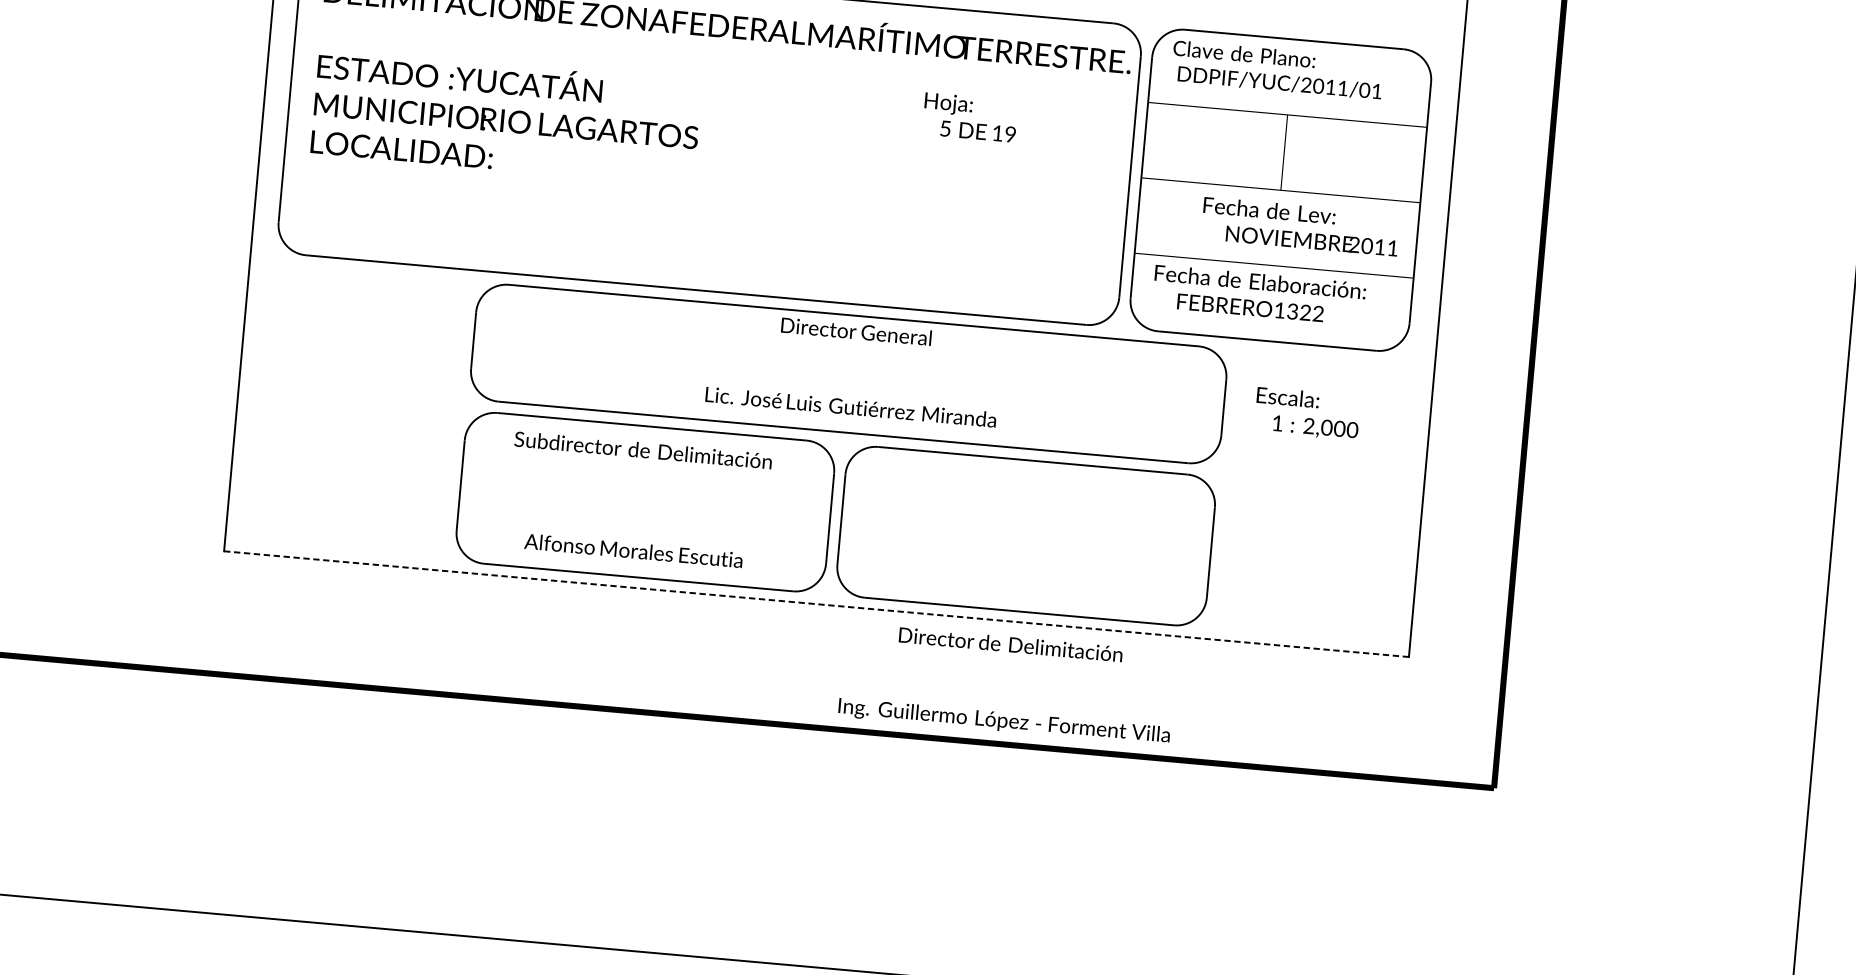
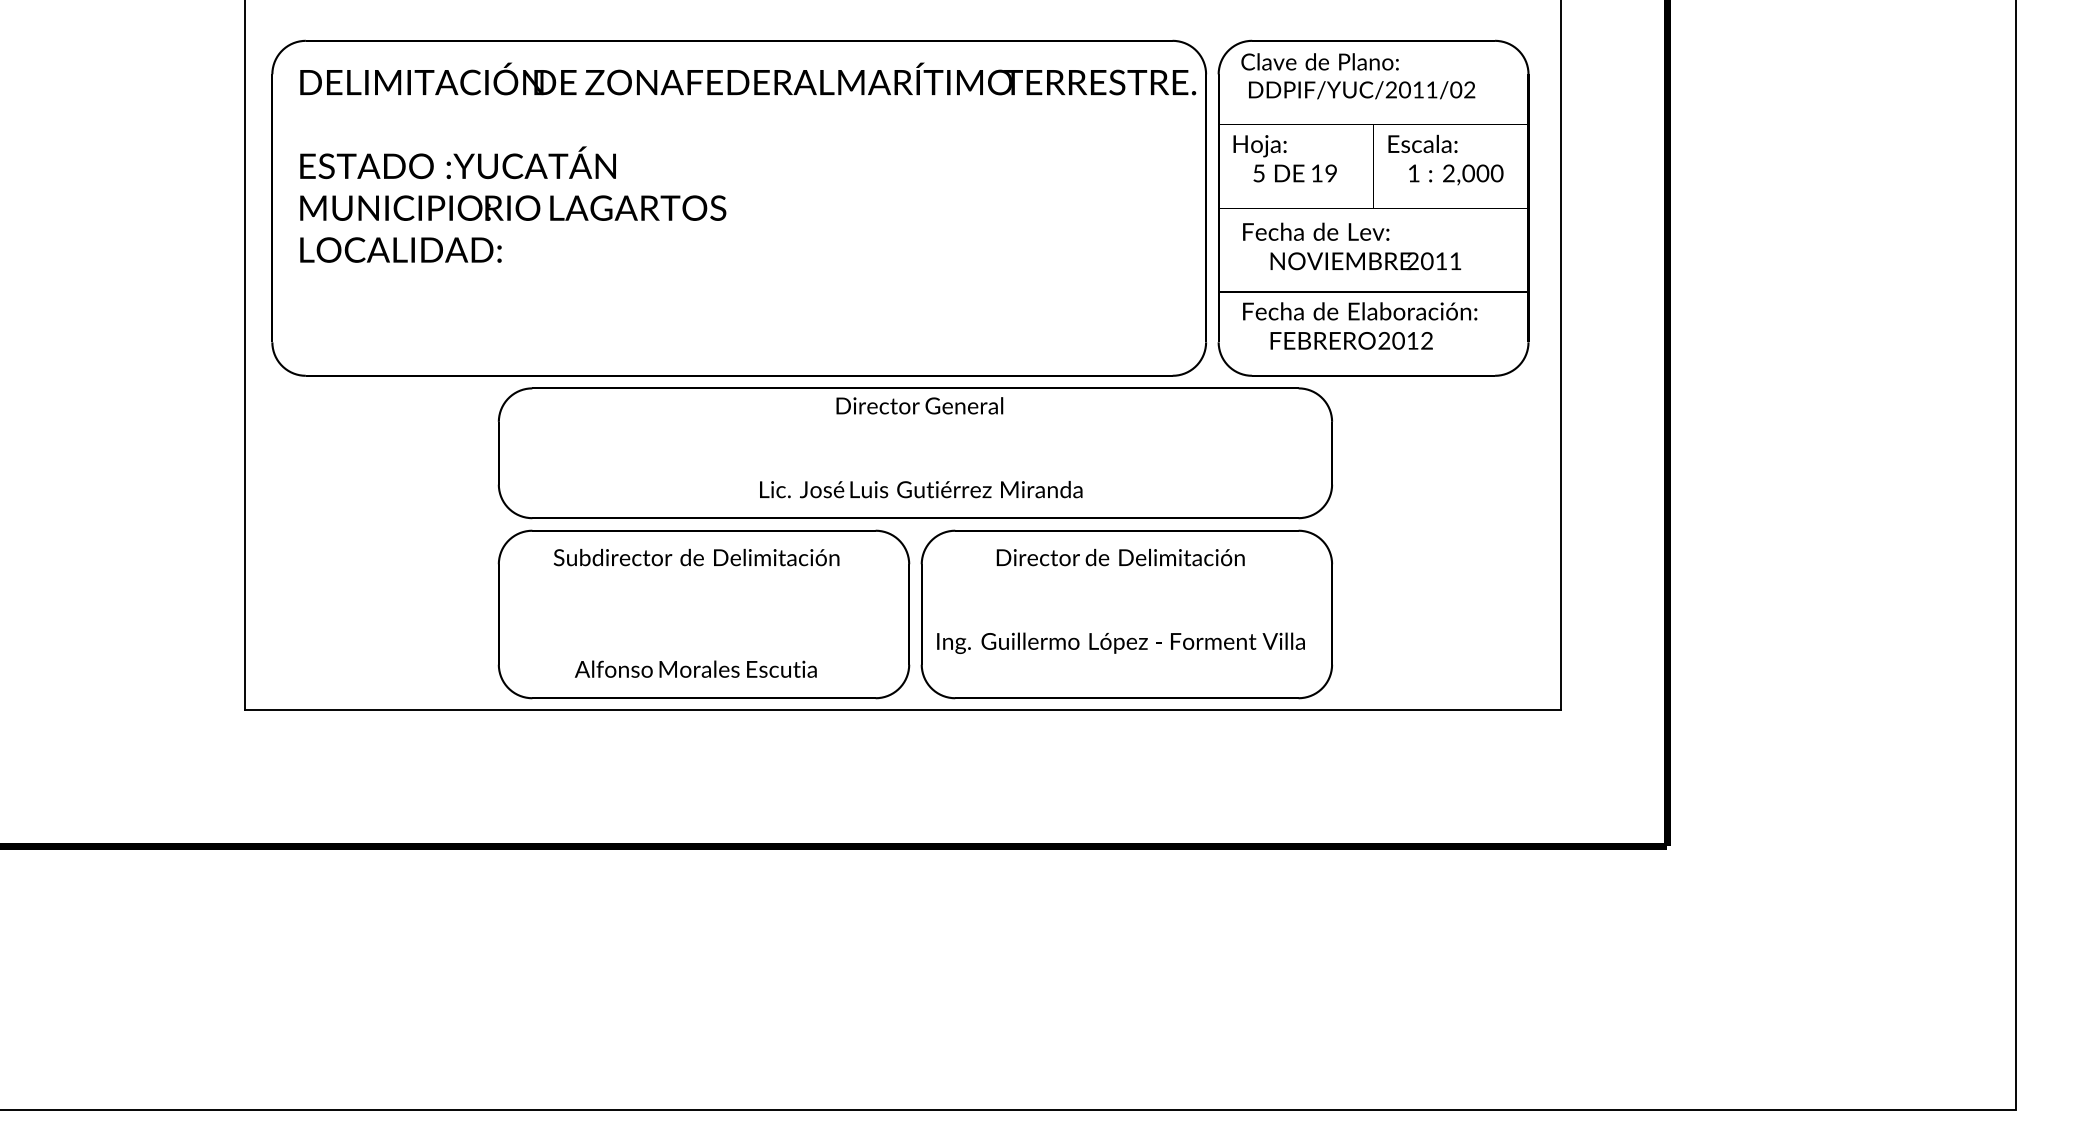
text: (1376, 91) -> (1469, 89), DDPIF/YUC/2011/01 -> DDPIF/YUC/2011/02
text: (969, 117) -> (1284, 158), moved
text: (1301, 226) -> (1352, 246), moved
text: (1292, 311) -> (1398, 340), 1322 -> 2012
text: (1307, 413) -> (1445, 159), moved
line: (816, 604) -> (902, 710), dashed -> solid
text: (1007, 683) -> (1120, 600), moved

